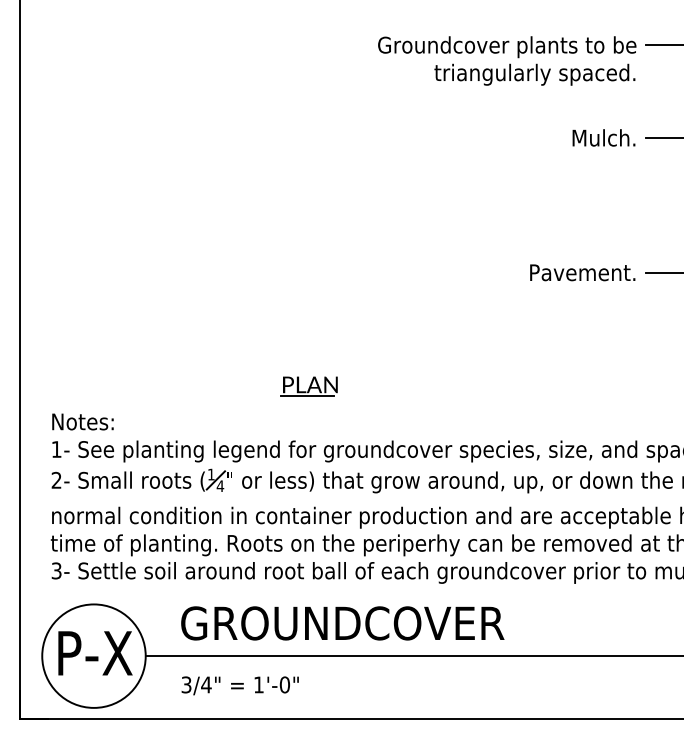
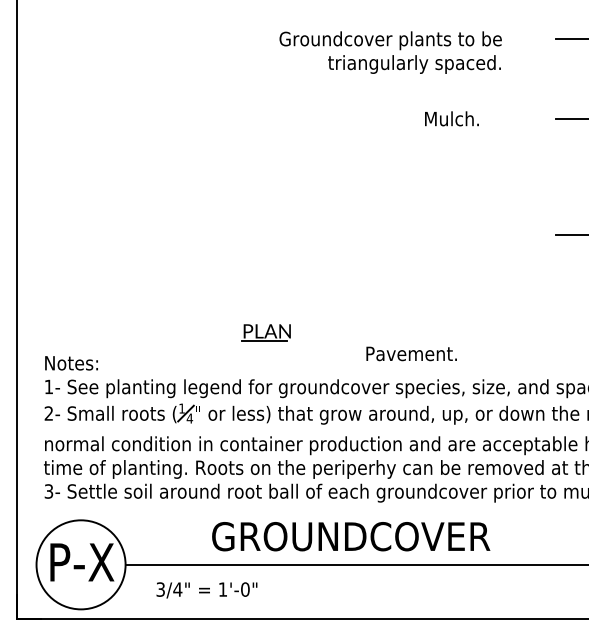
text: (507, 60) -> (390, 52), moved
text: (603, 137) -> (451, 118), moved
text: (582, 272) -> (411, 353), moved
text: (343, 623) -> (351, 536), moved

